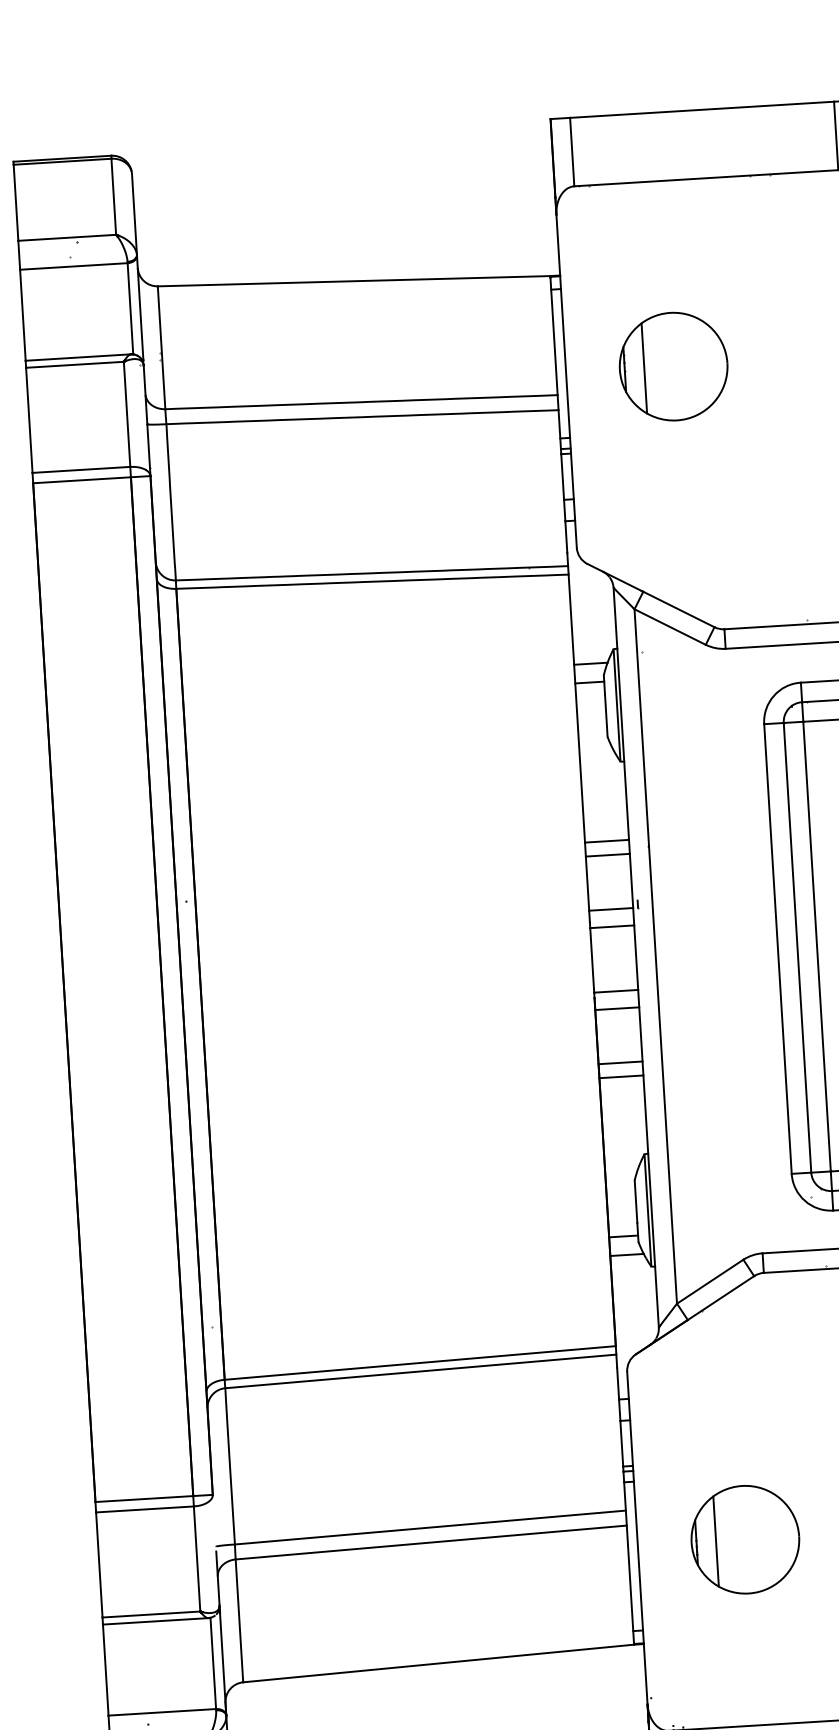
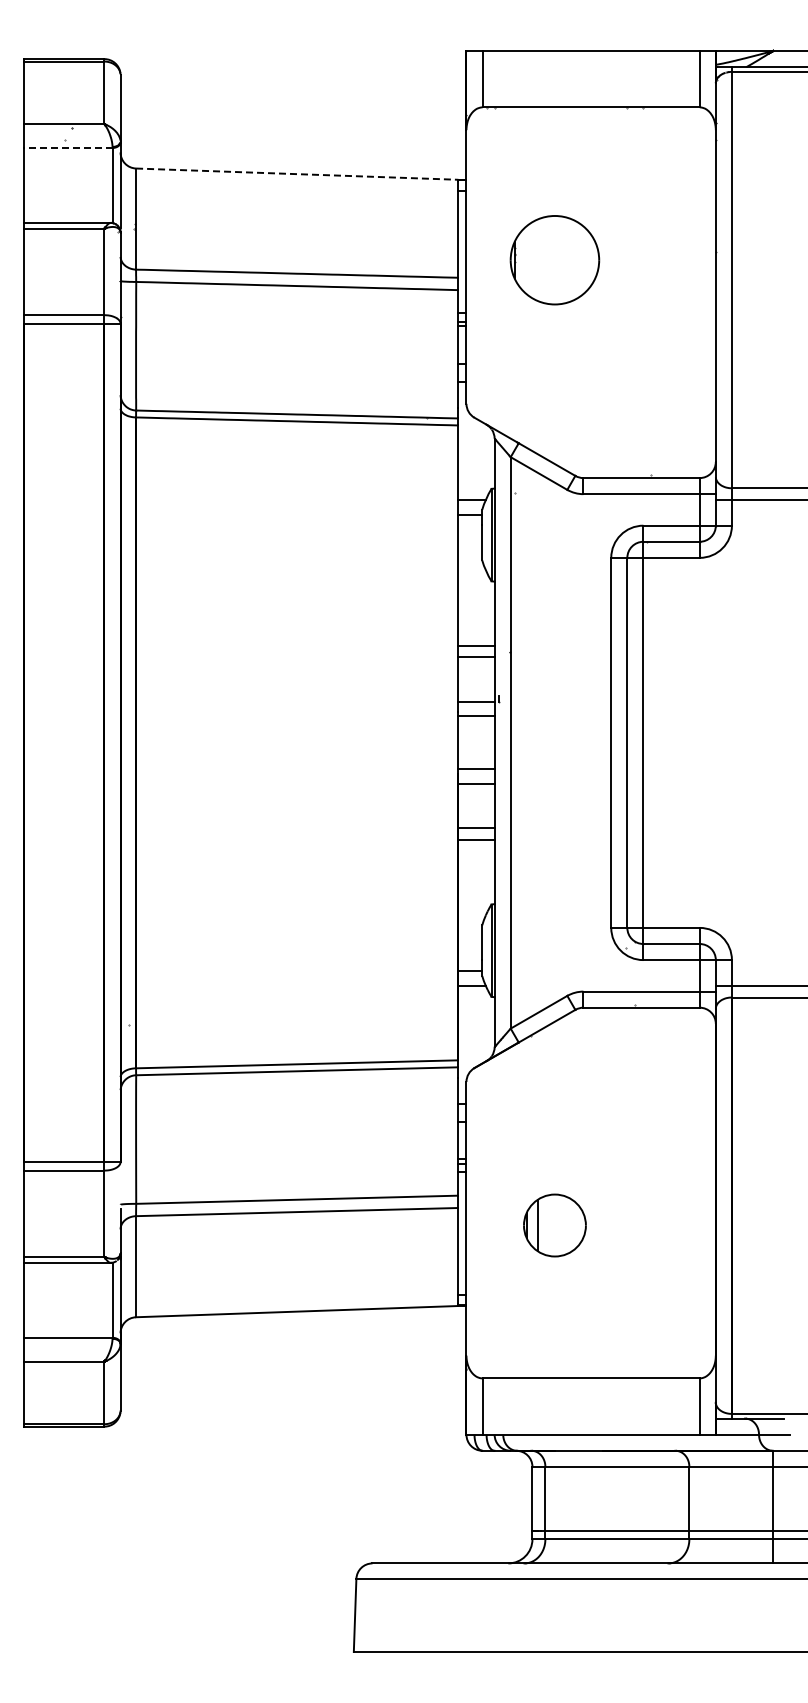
line: (72, 267) -> (67, 148), solid -> dashed
line: (354, 281) -> (297, 174), solid -> dashed
line: (643, 368) -> (530, 260), removed
part: (744, 1539) -> (554, 1225), size x0.7

